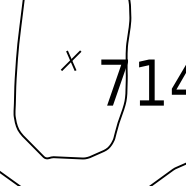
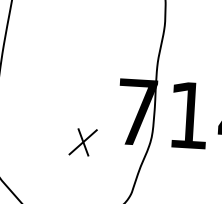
part: (71, 60) -> (83, 141), moved

